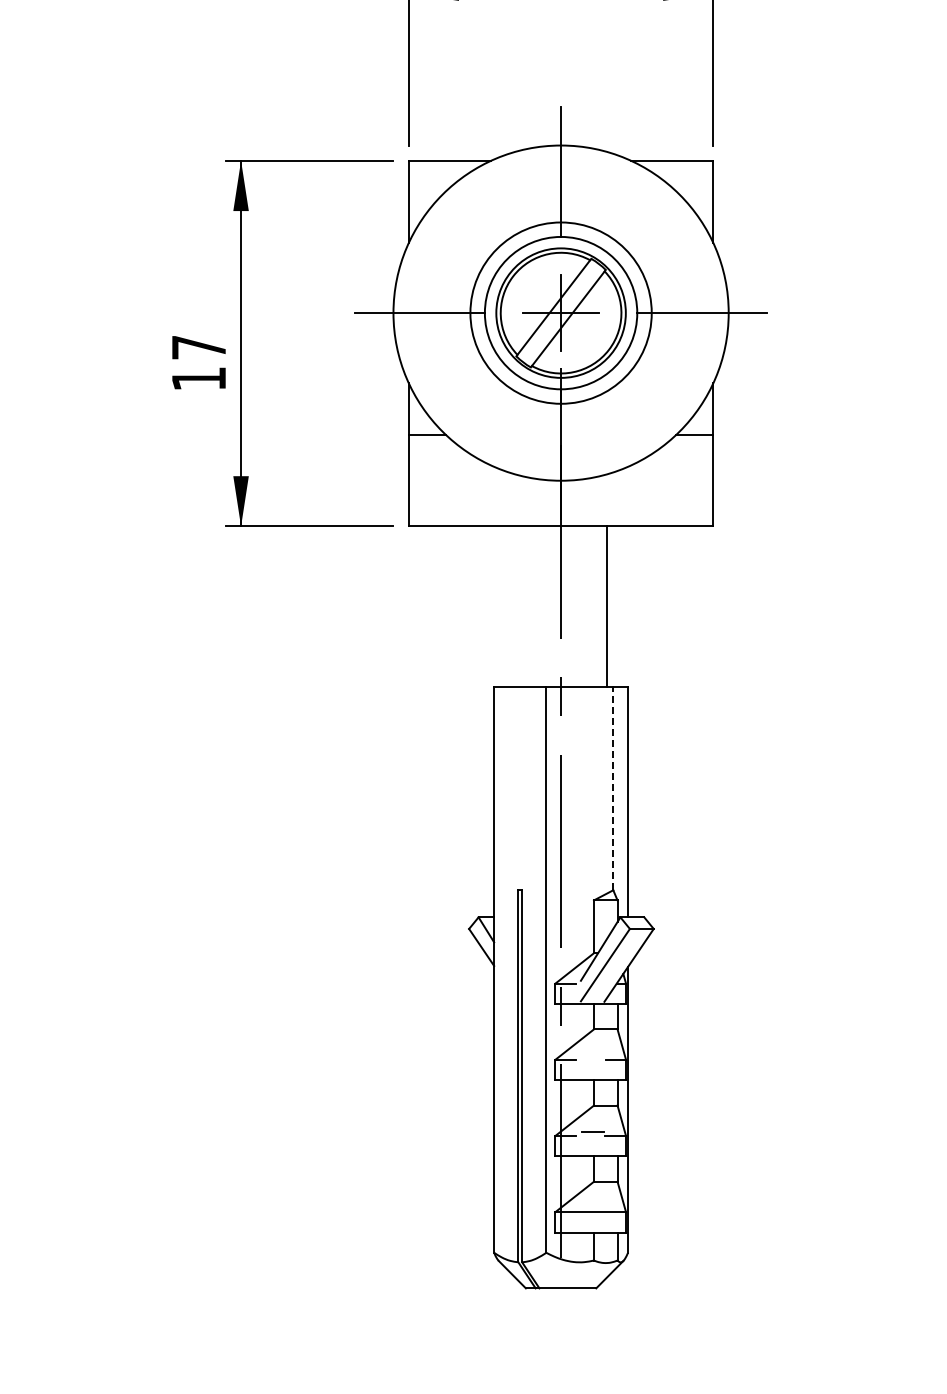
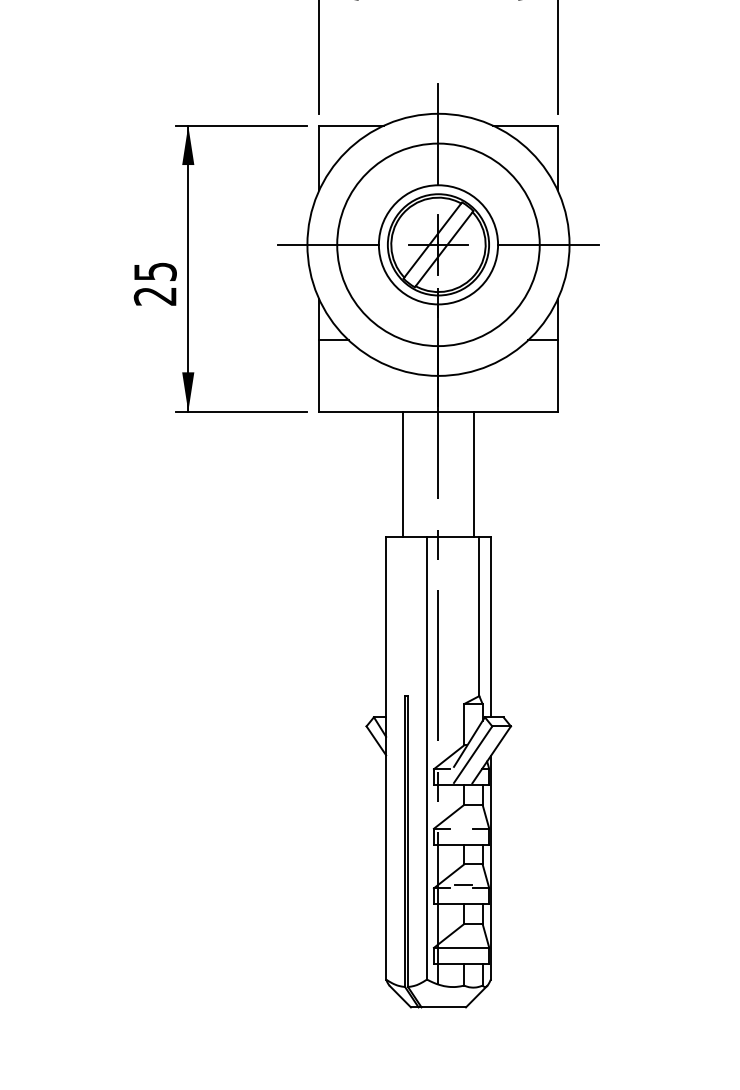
circle: (560, 312) -> (438, 244), size x1.43
text: (198, 363) -> (154, 284), 17 -> 25
line: (515, 606) -> (402, 474), added
line: (613, 788) -> (479, 616), dashed -> solid

